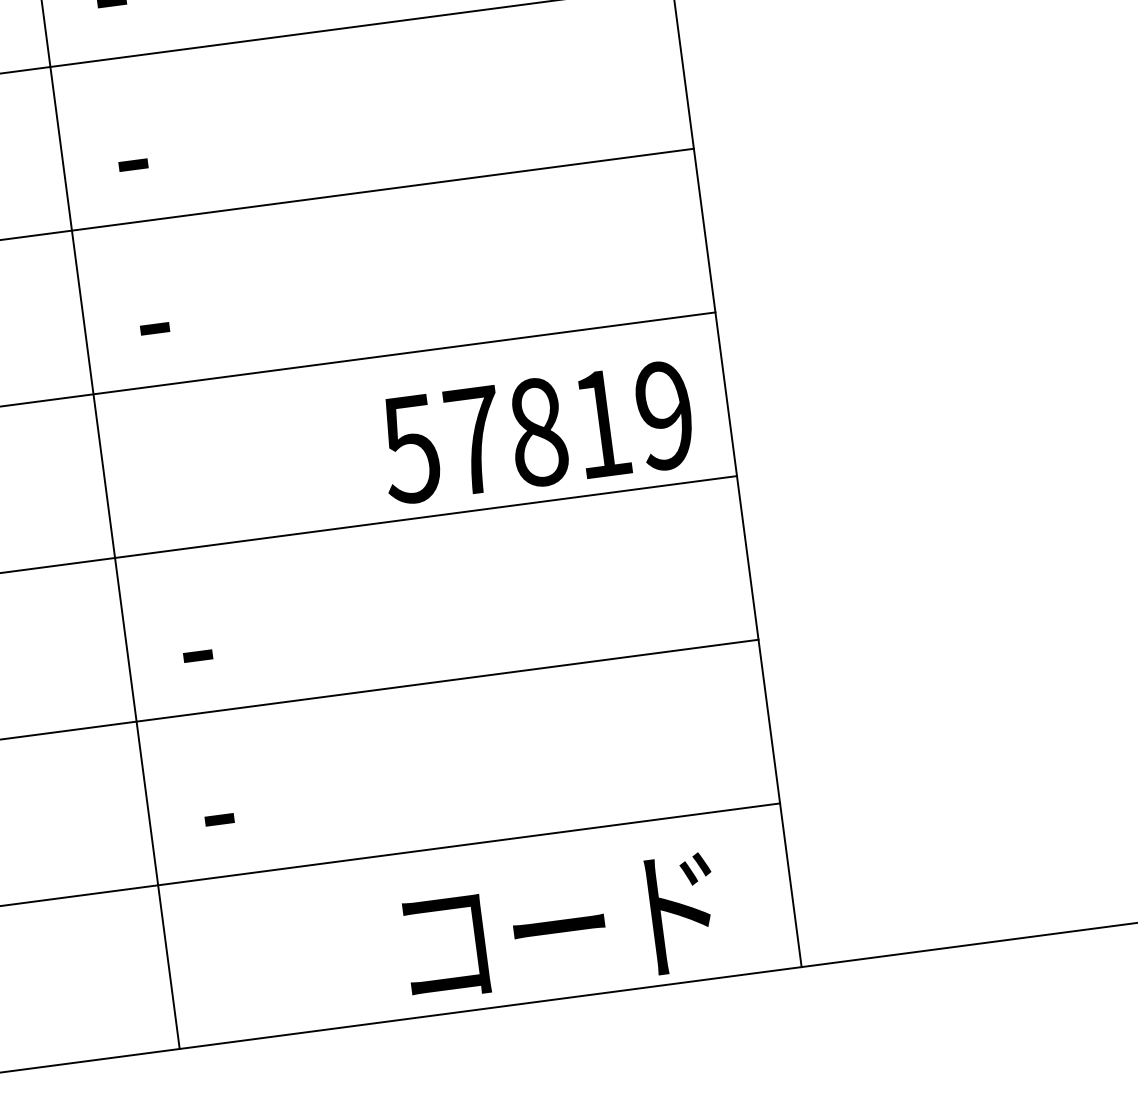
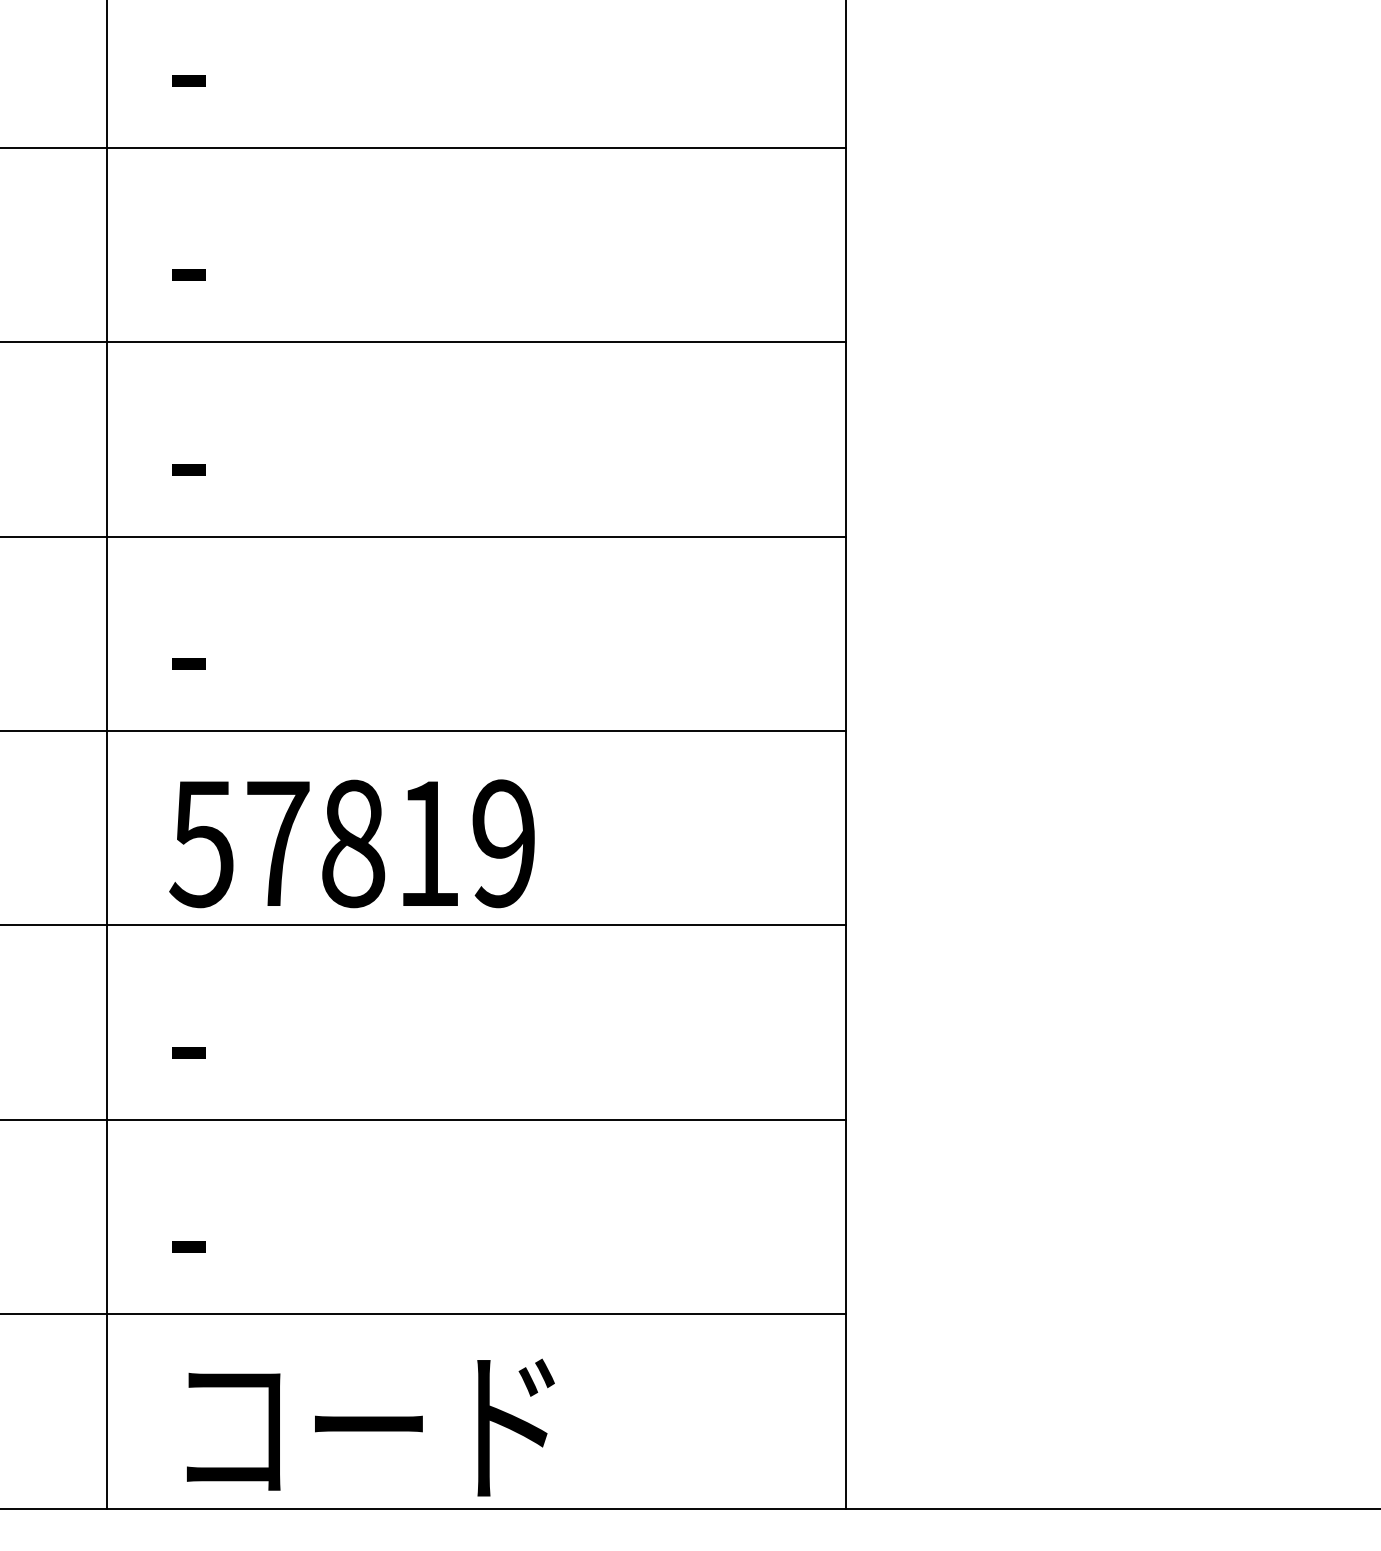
text: (536, 432) -> (351, 843), moved
text: (560, 929) -> (370, 1427), moved

